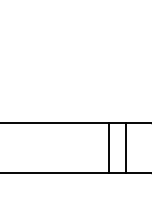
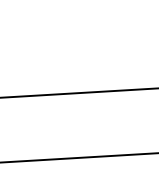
line: (109, 148) -> (121, 123), removed
line: (125, 148) -> (141, 121), removed

